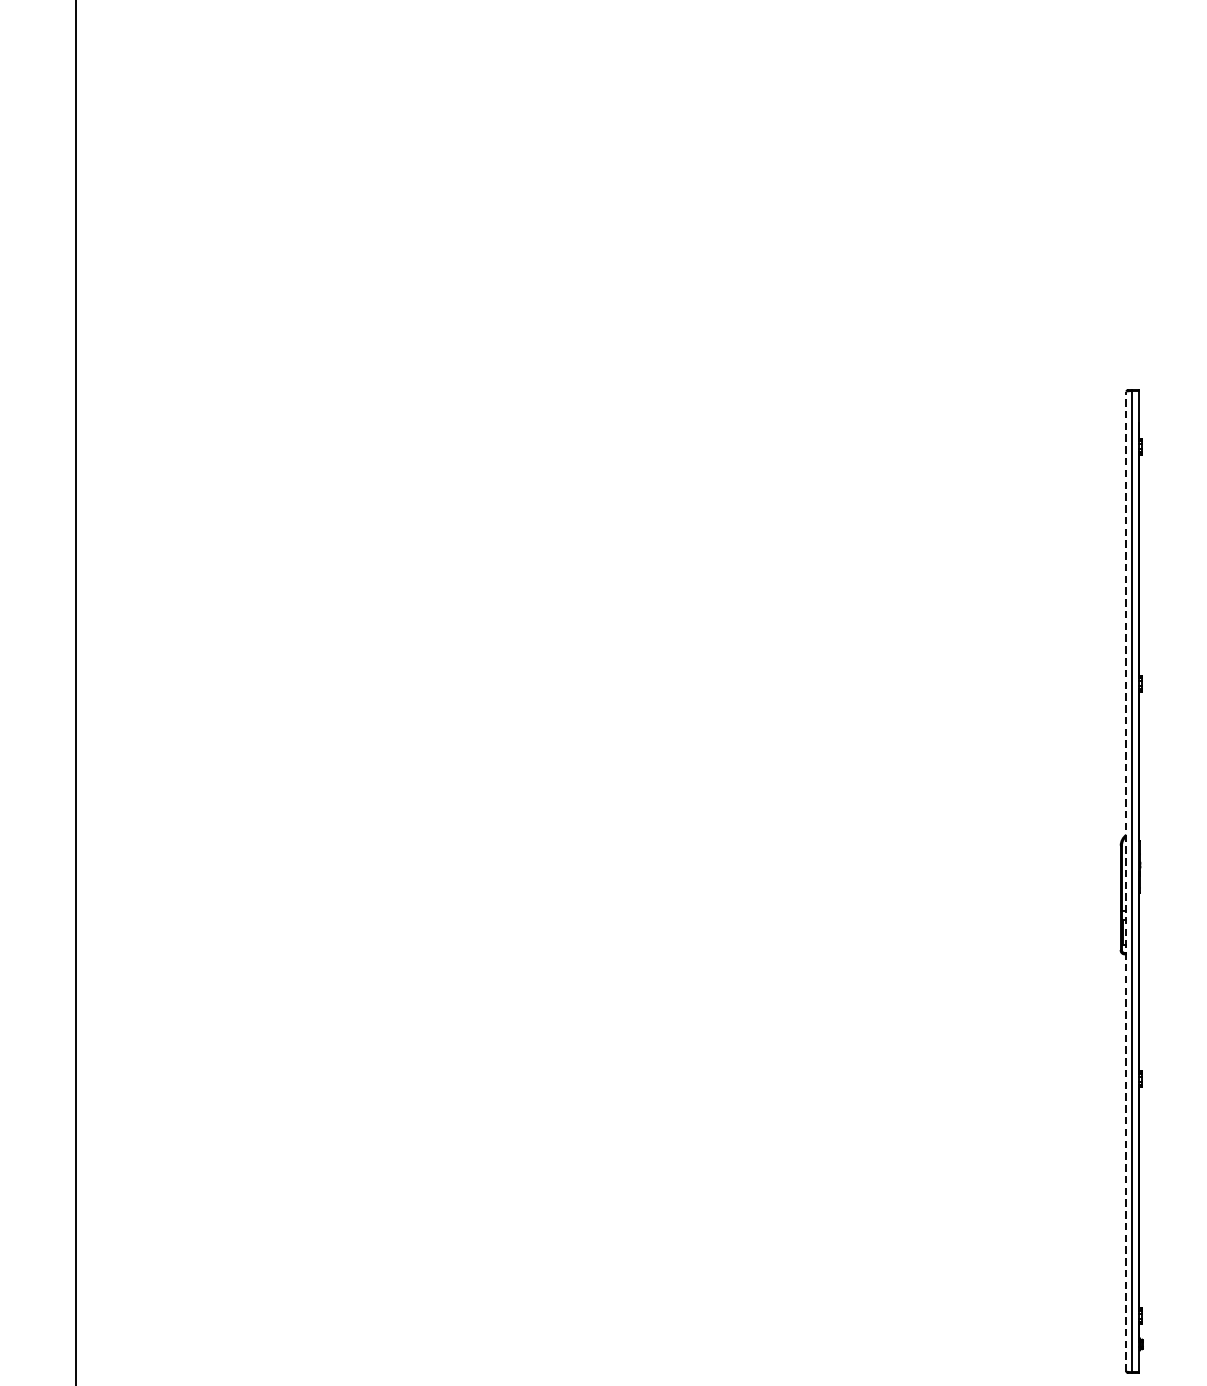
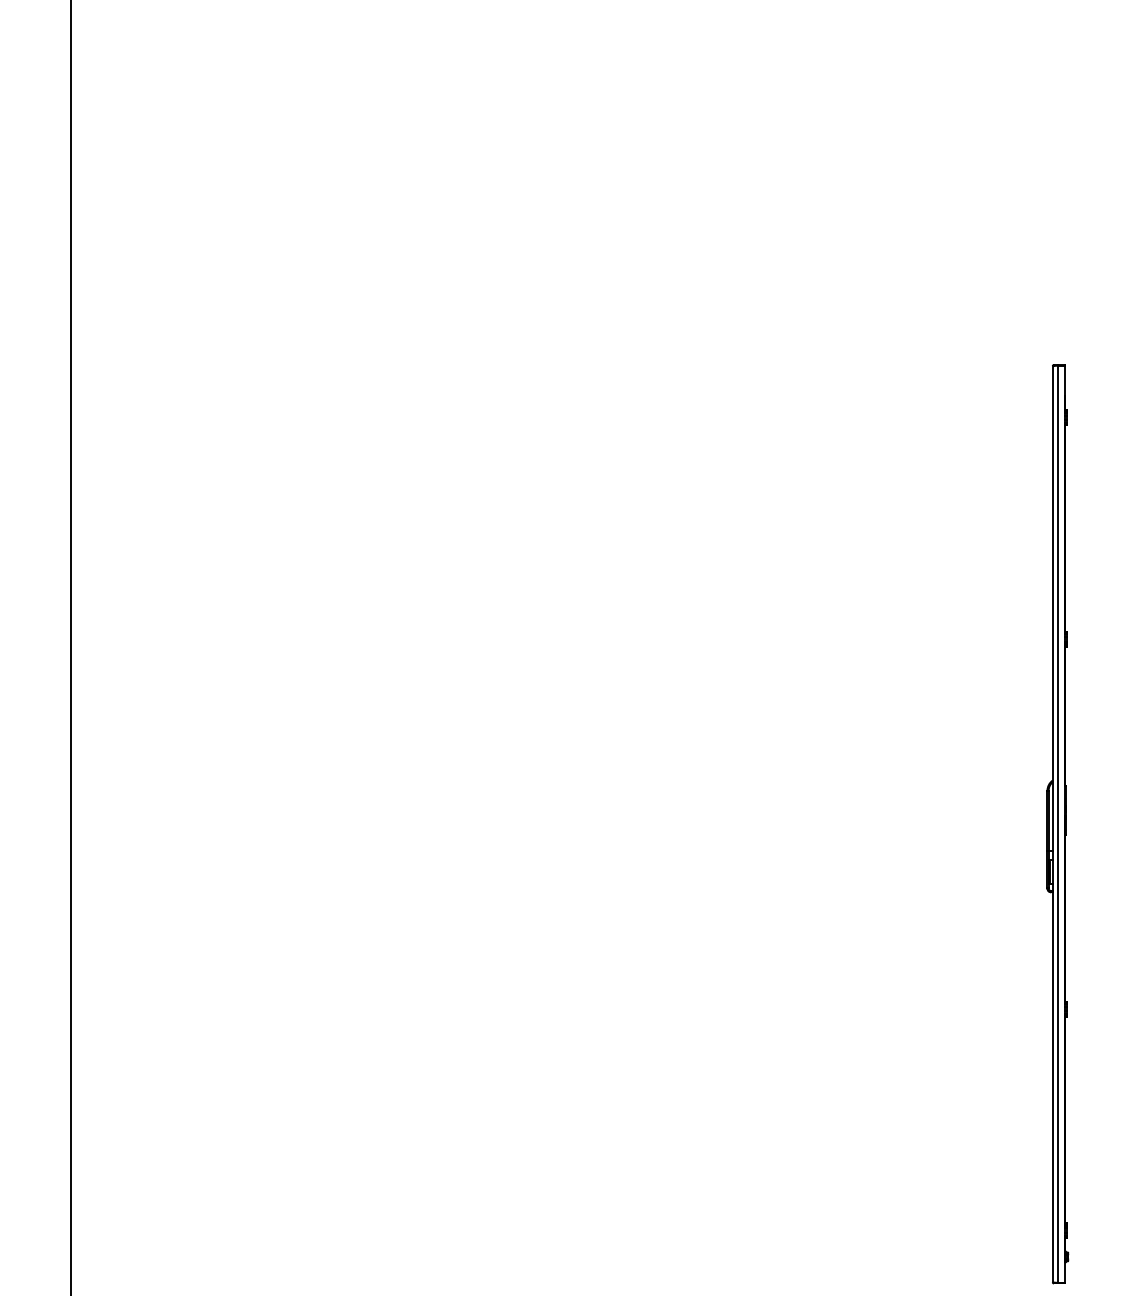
line: (1126, 880) -> (1052, 823), dashed -> solid

